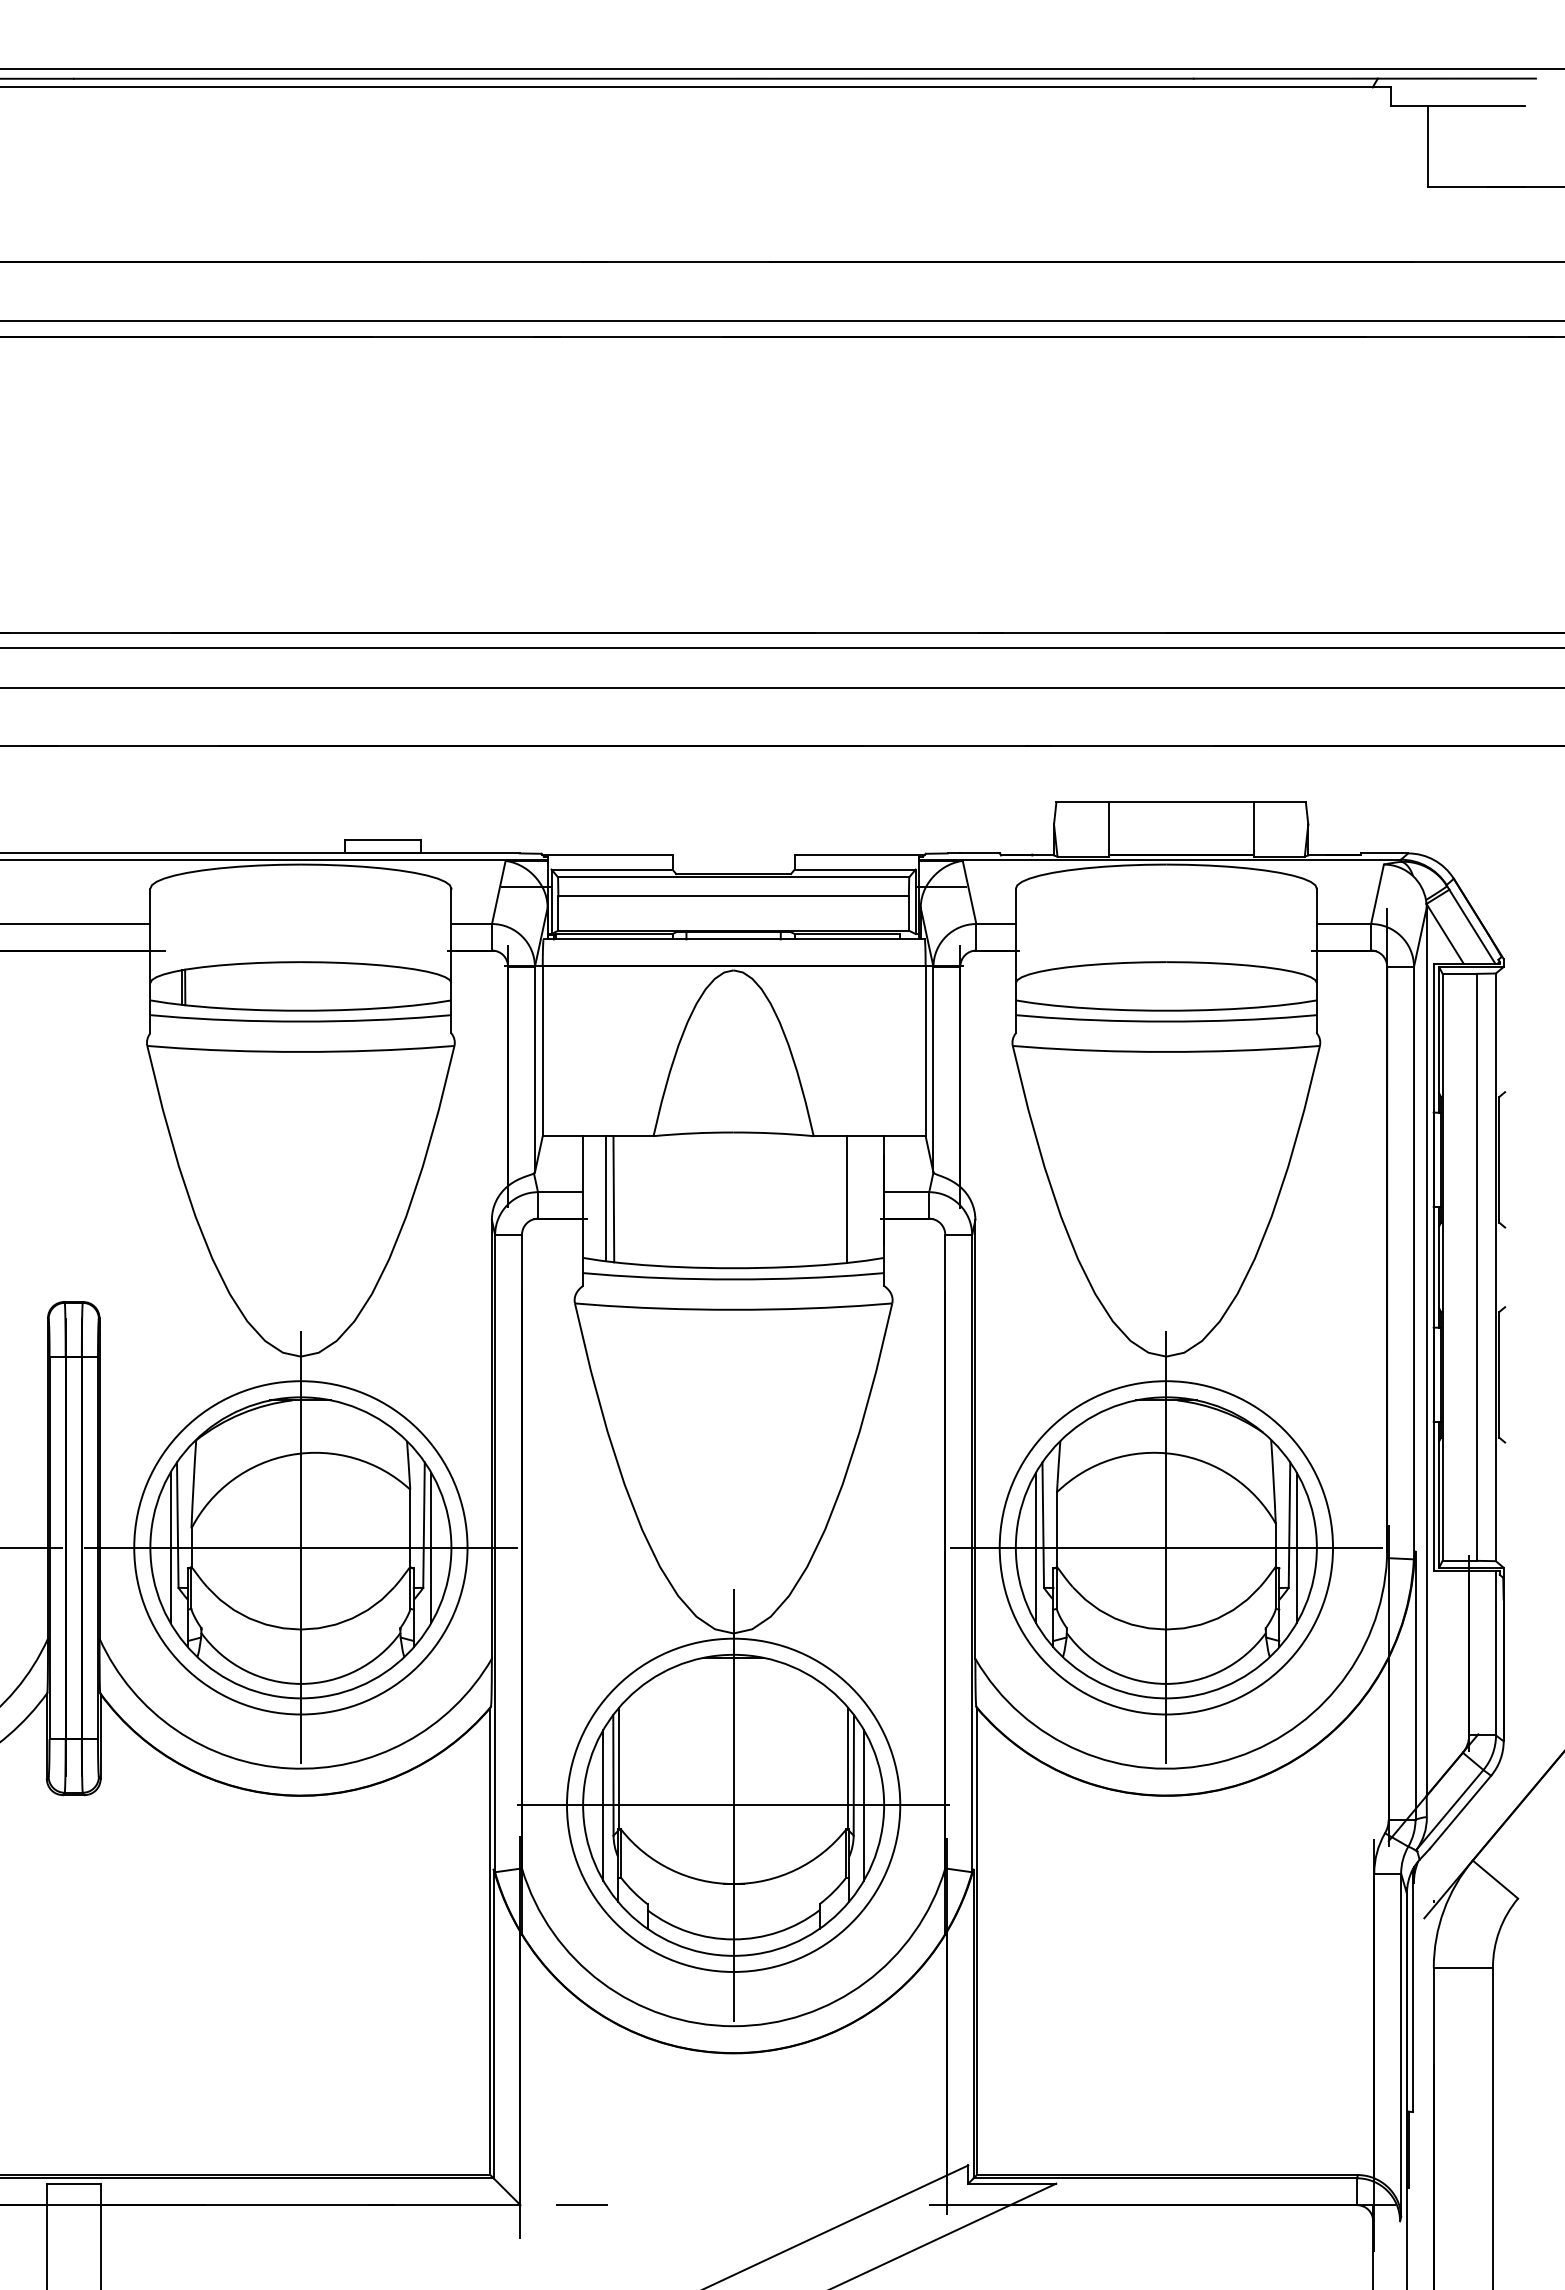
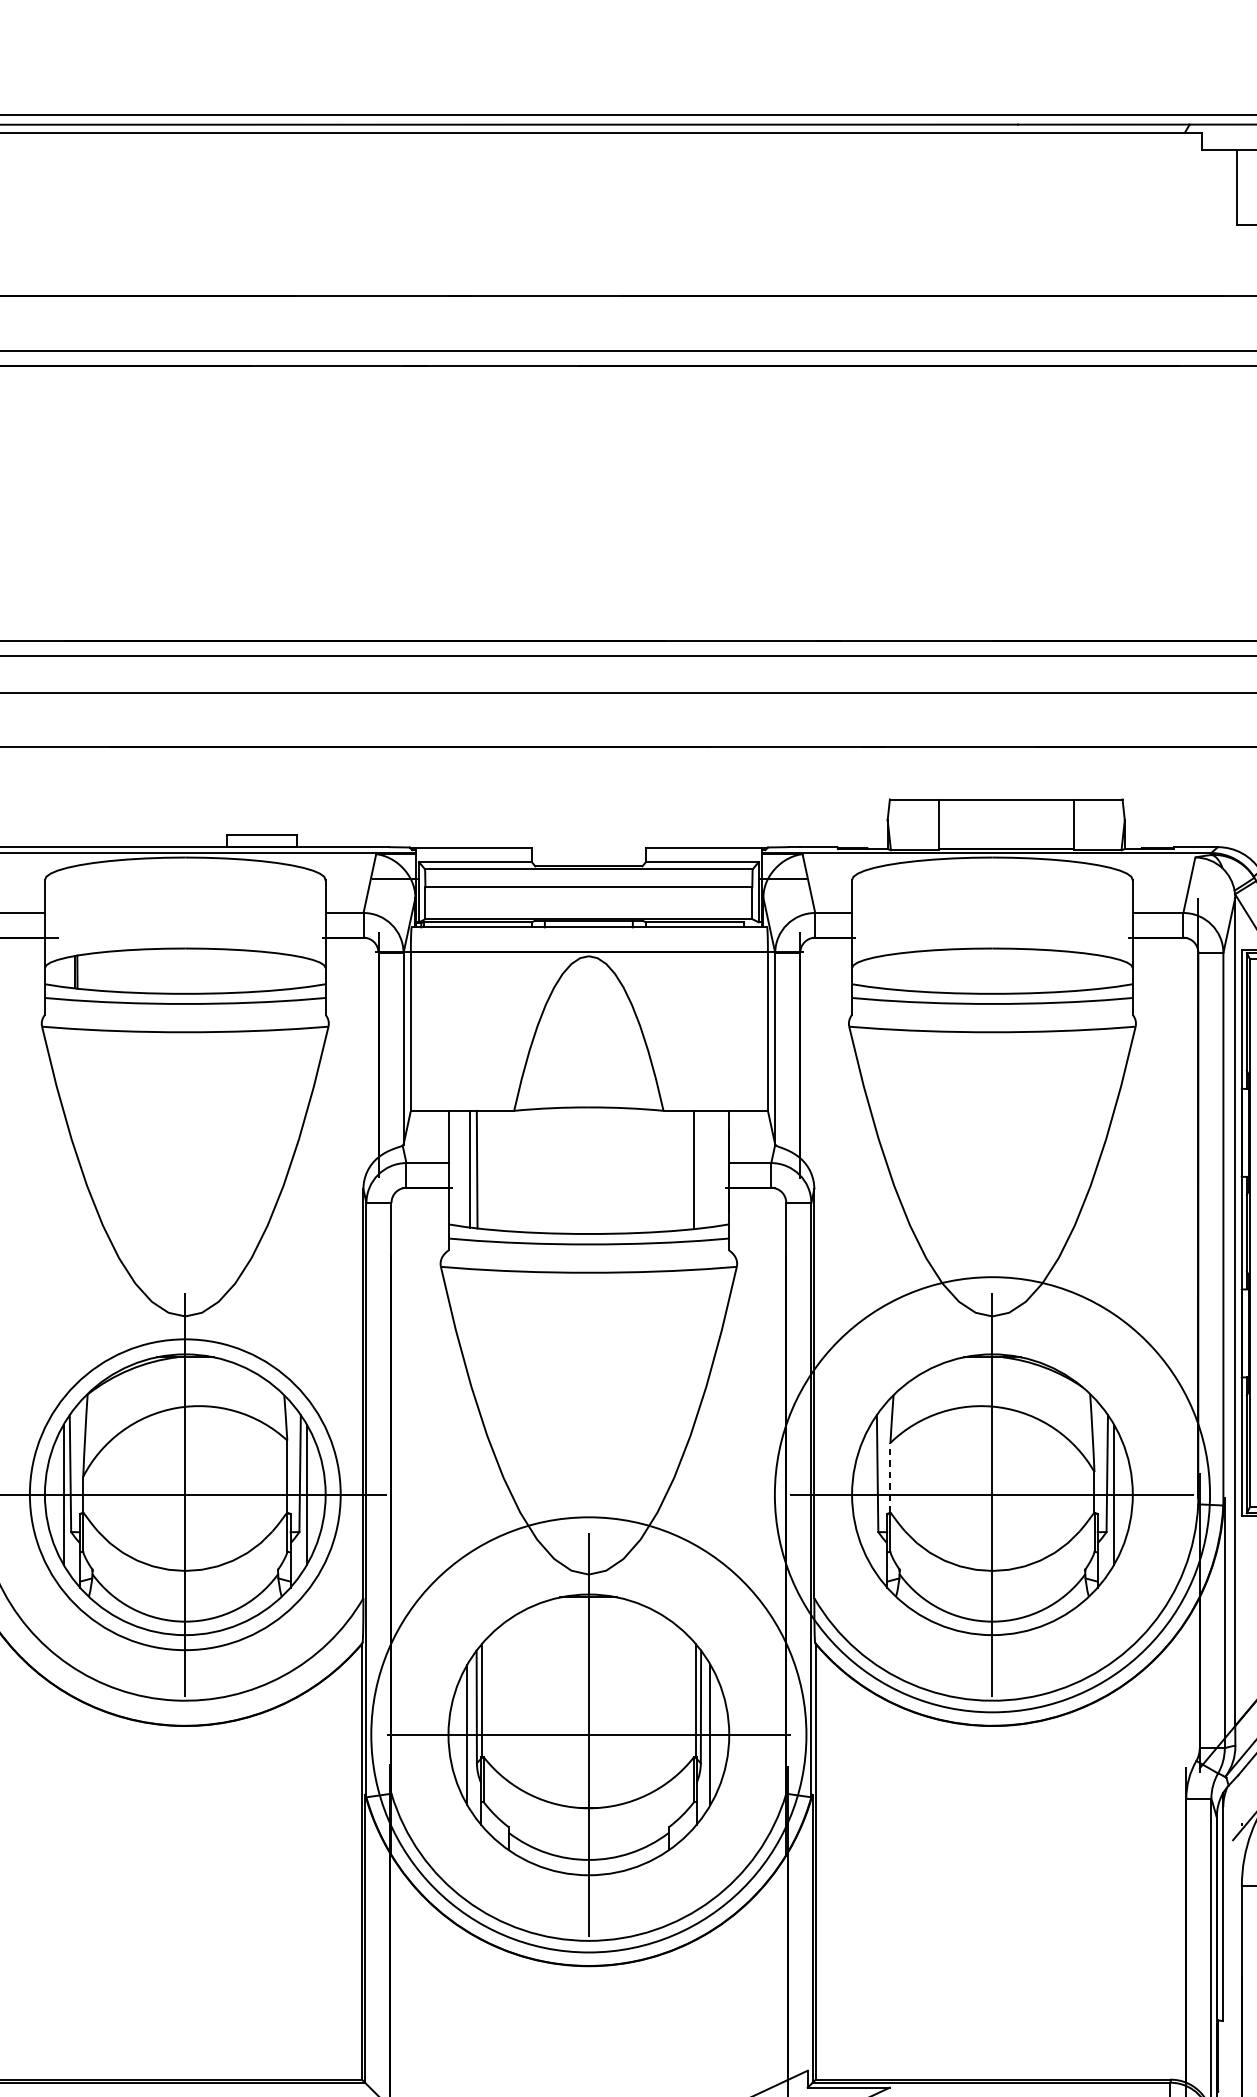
line: (1056, 1529) -> (889, 1477), solid -> dashed
line: (1036, 1547) -> (871, 1494), removed
circle: (1166, 1547) -> (992, 1494), size x1.4
circle: (733, 1804) -> (588, 1734), size x1.4

